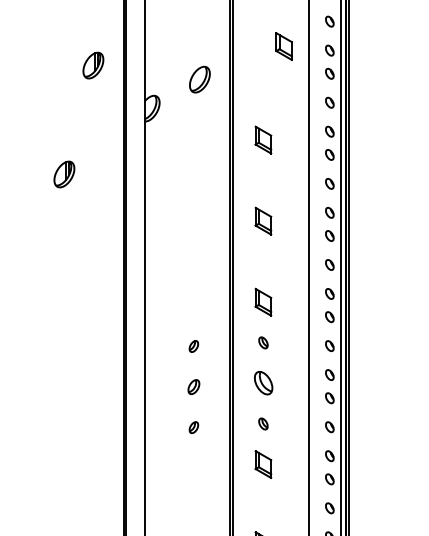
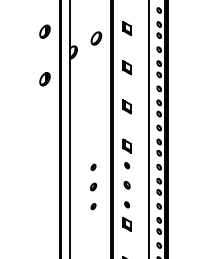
part: (282, 46) -> (126, 28), moved
part: (63, 174) -> (44, 79), moved
part: (262, 383) -> (126, 185), size x0.62

